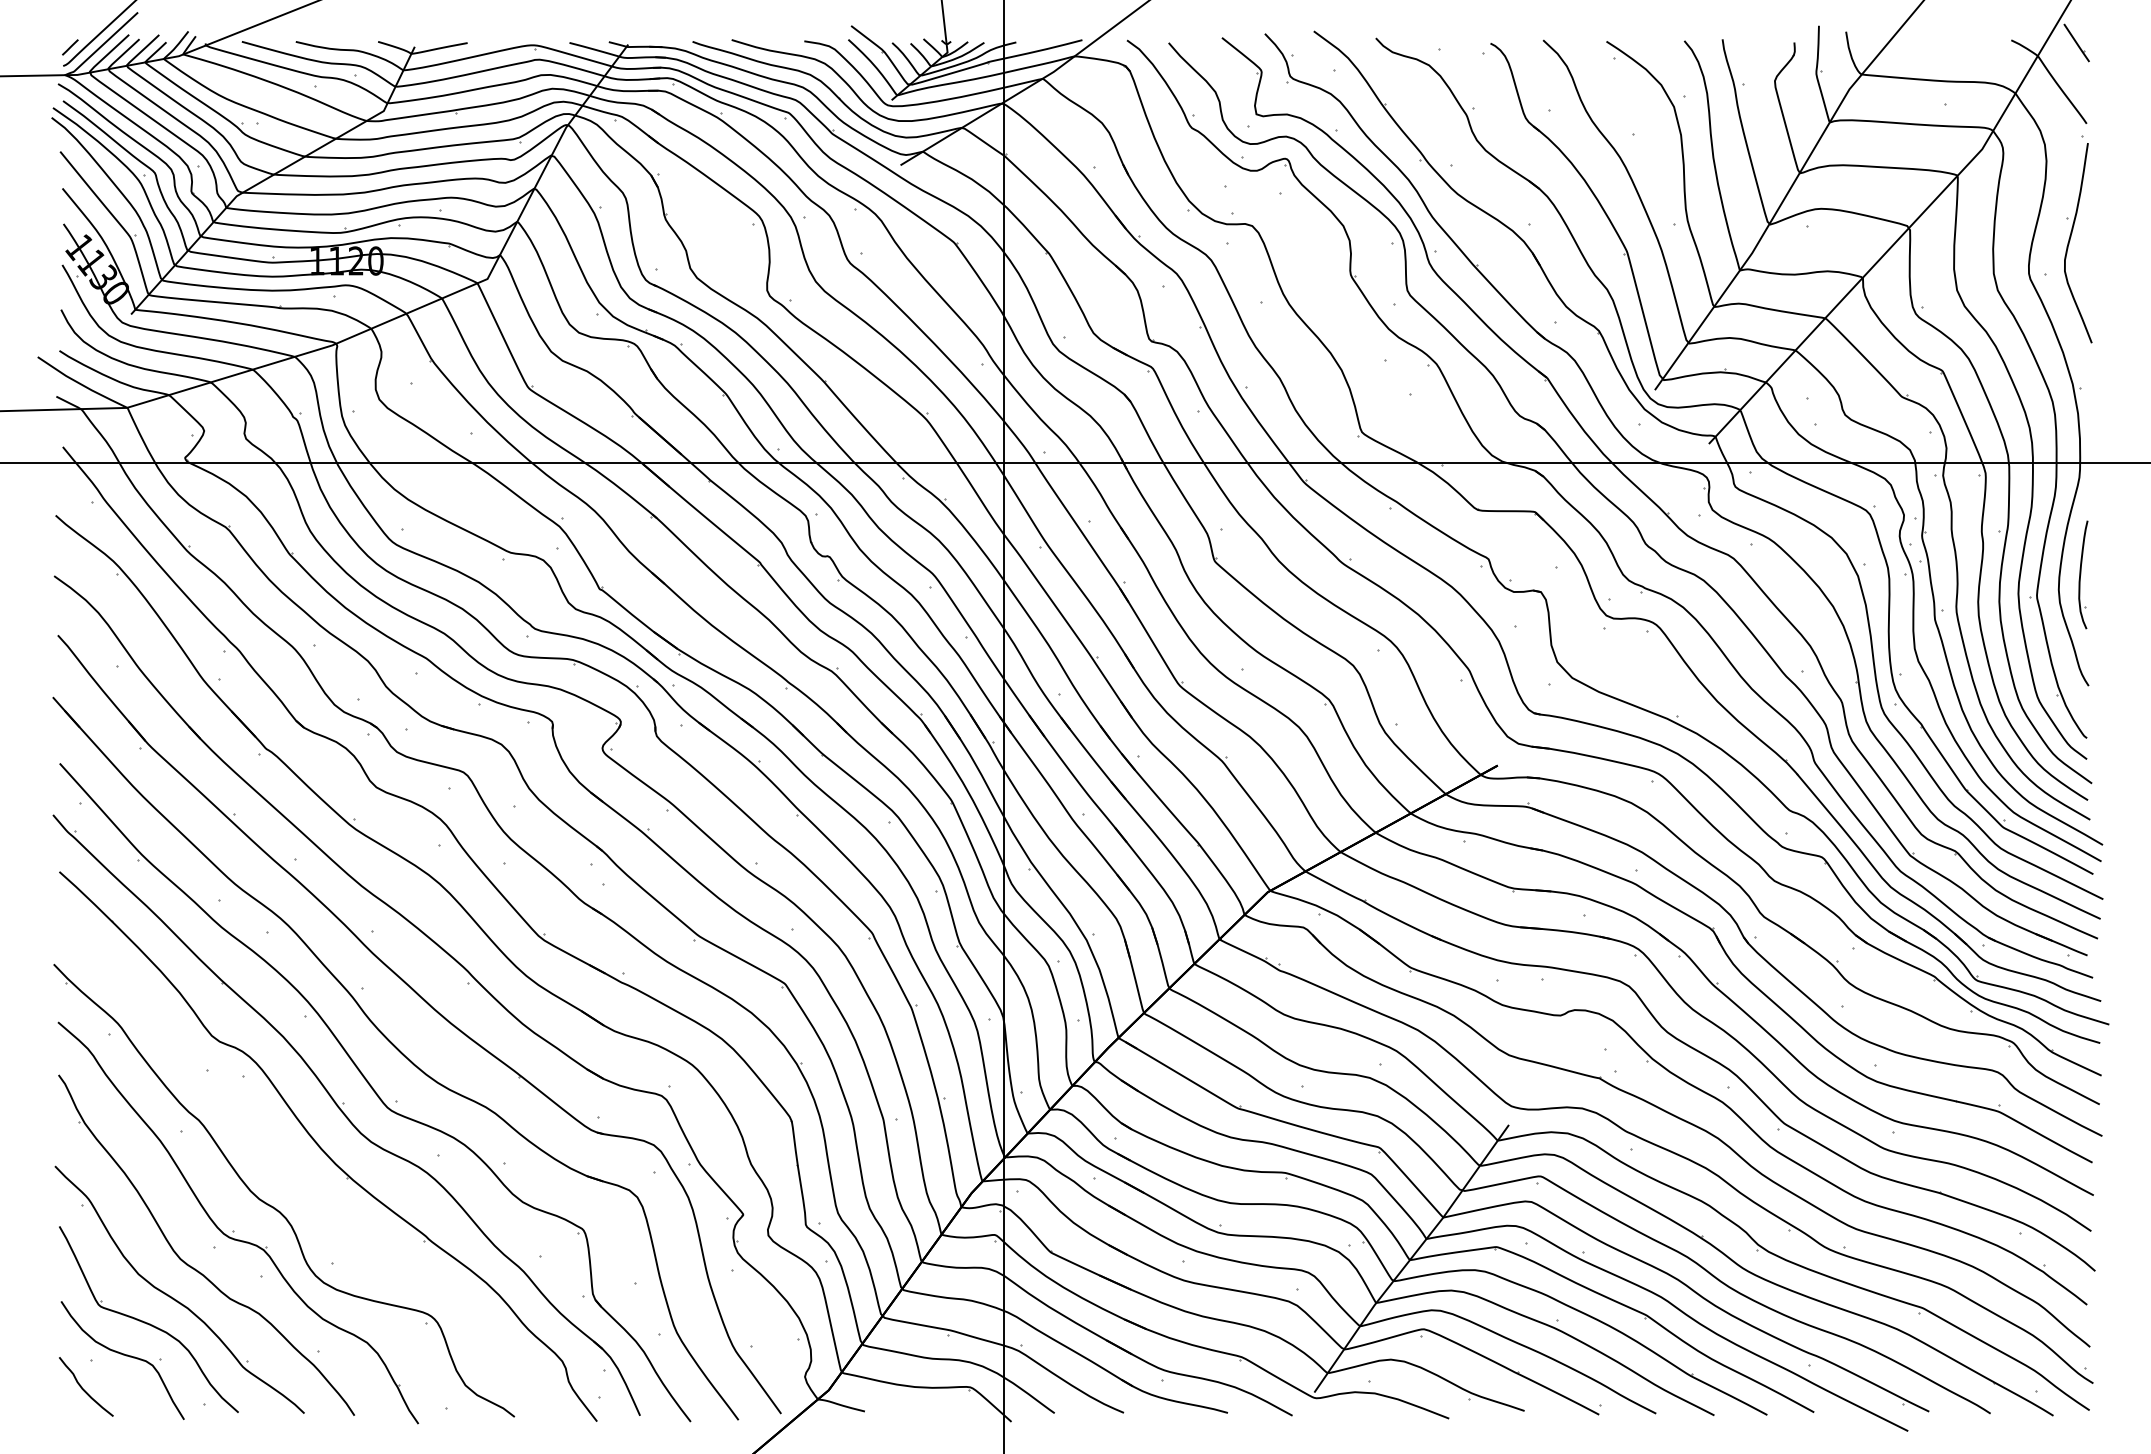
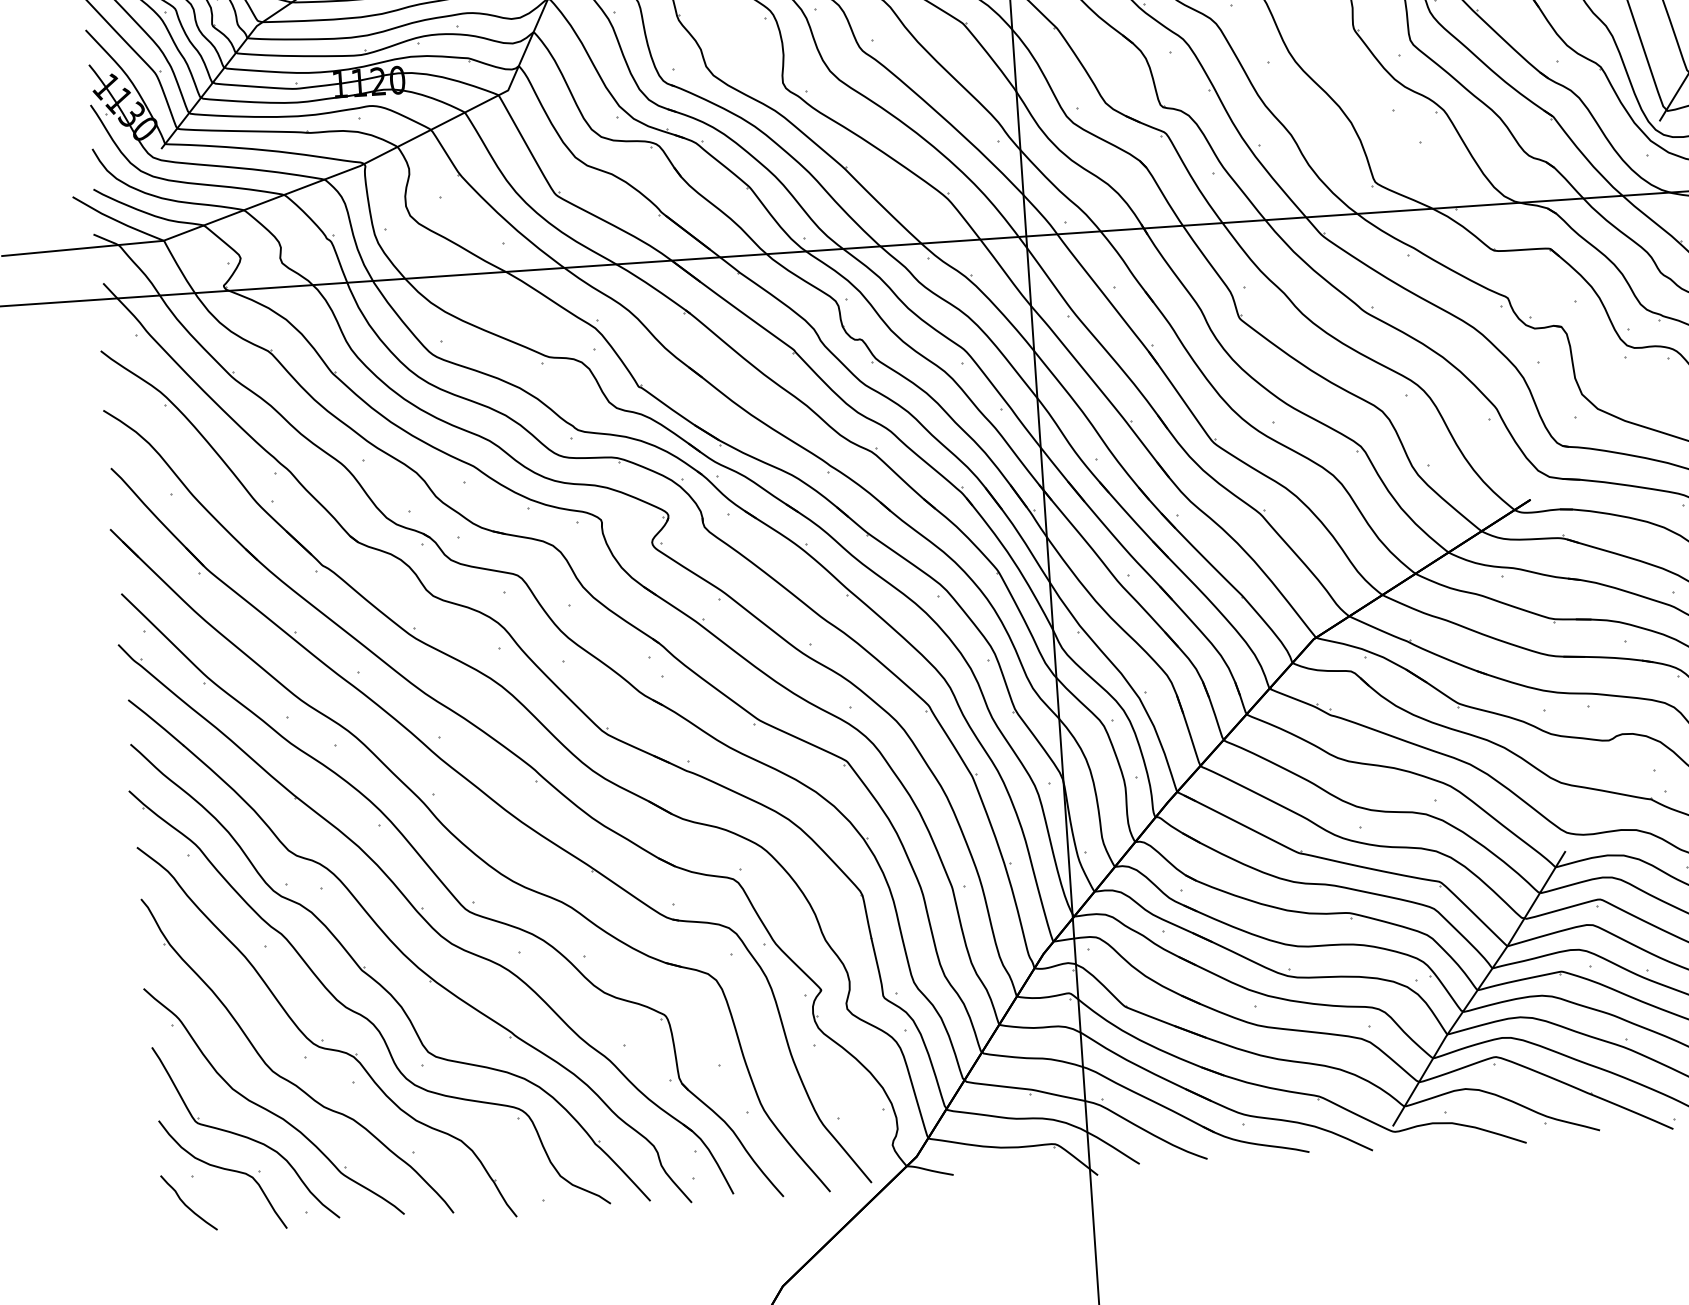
part: (295, 1177) -> (380, 983), added

